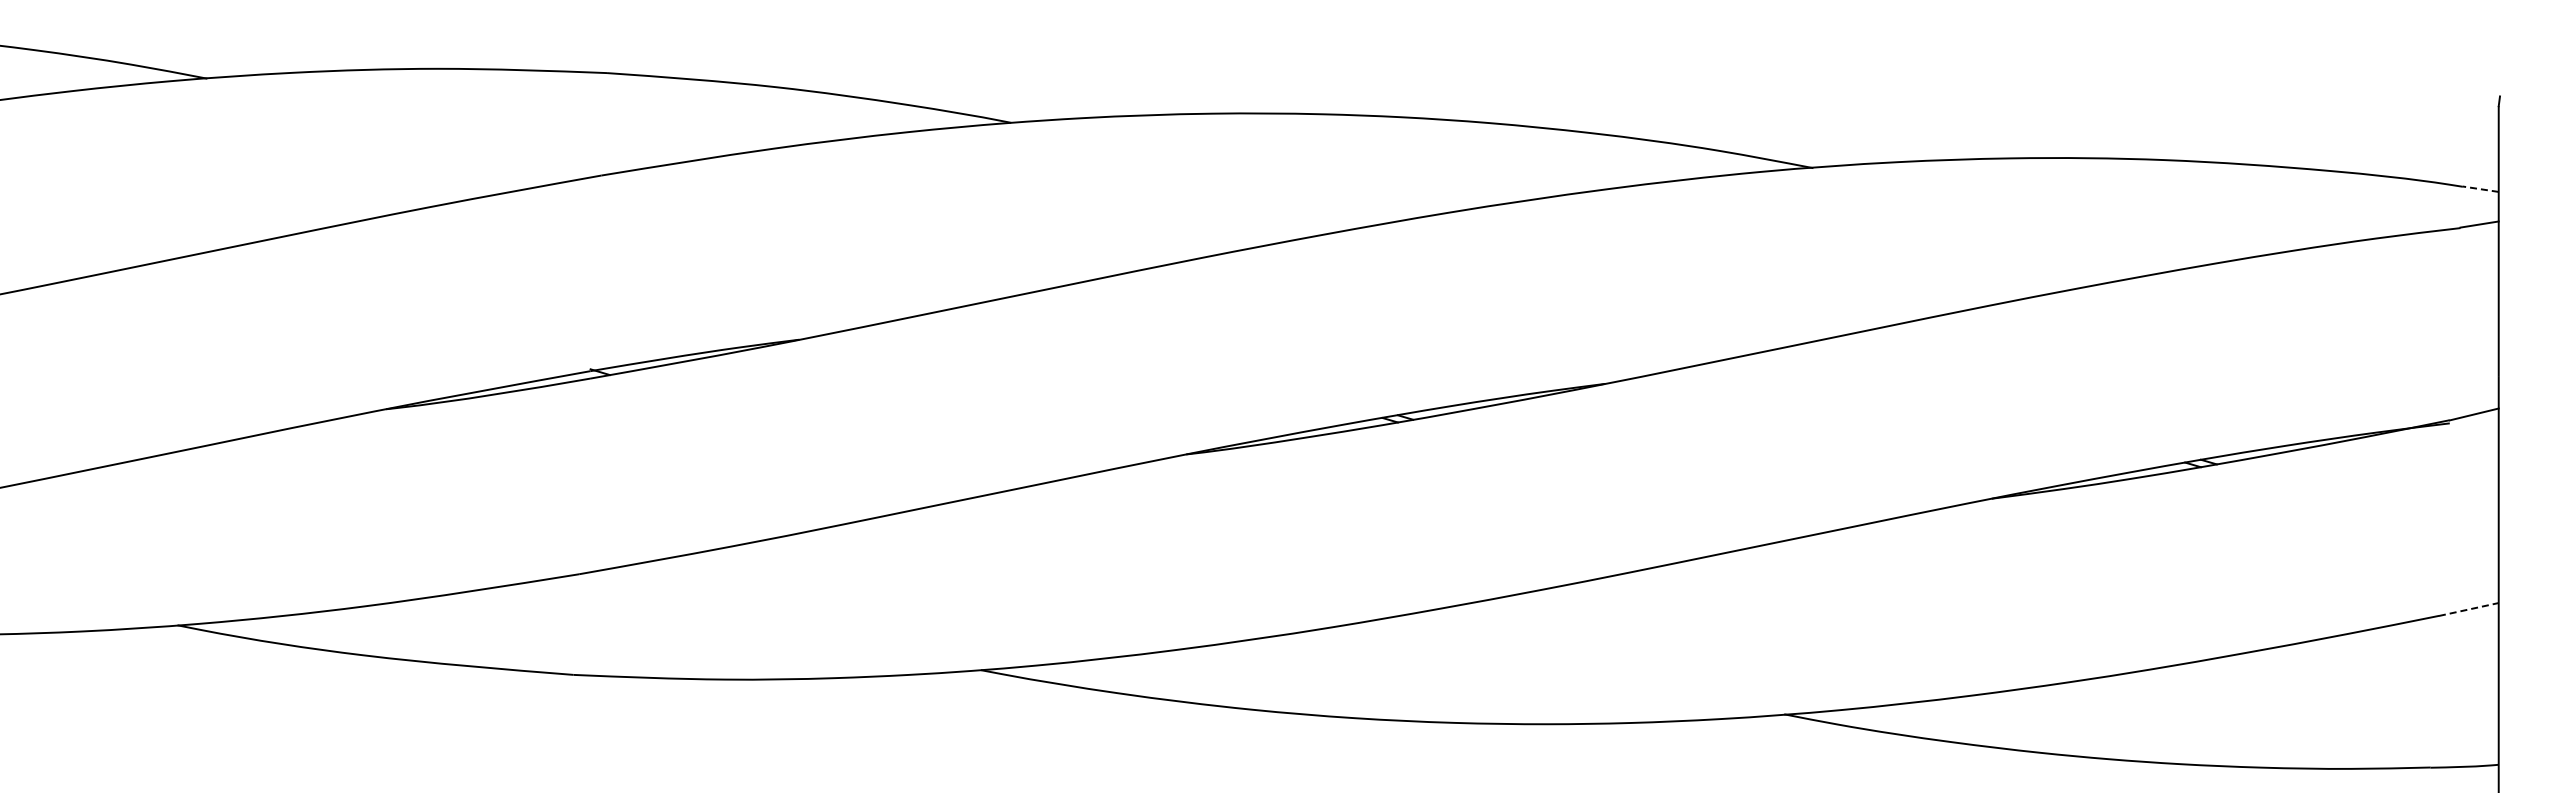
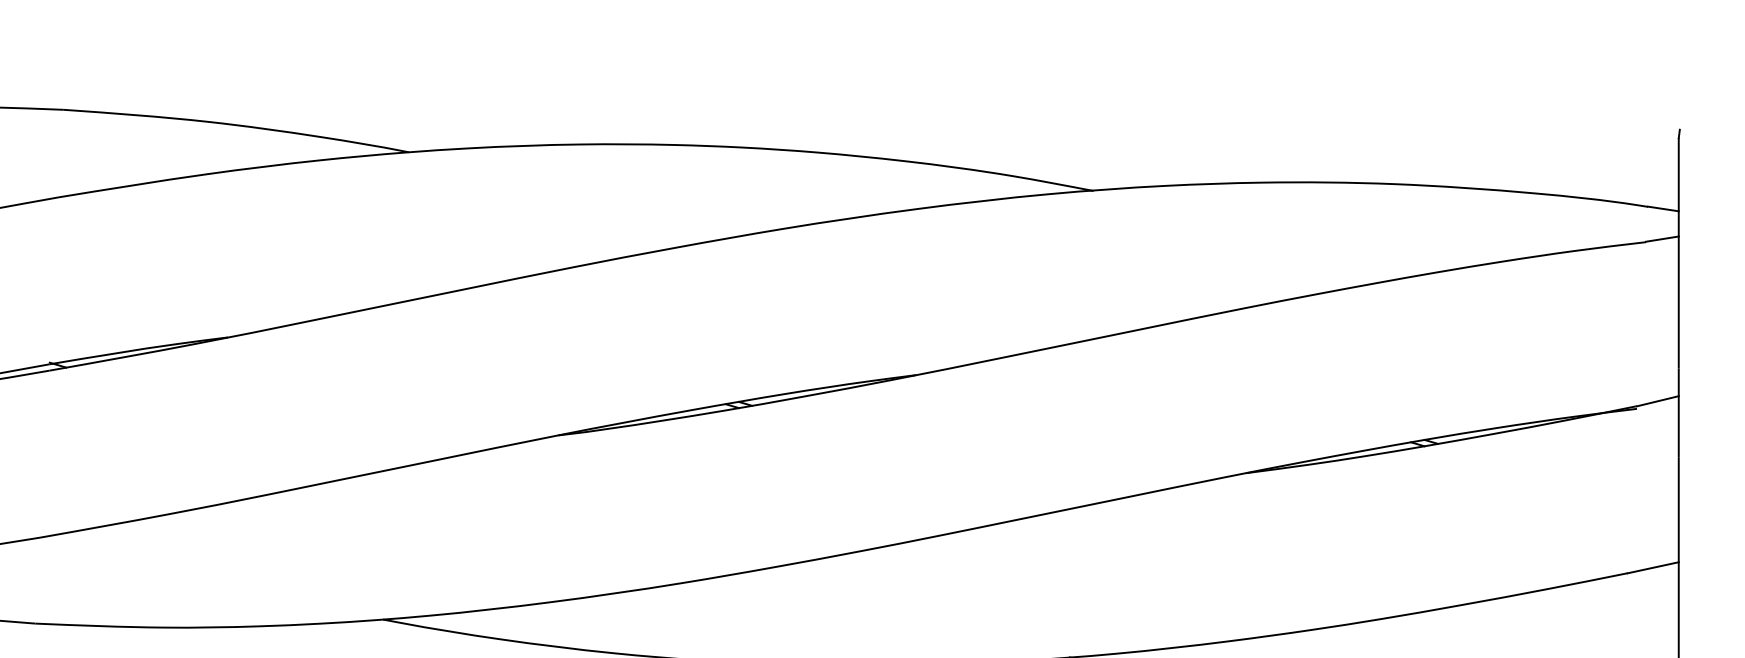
line: (2480, 189) -> (1663, 209), dashed -> solid
line: (2468, 609) -> (1652, 567), dashed -> solid

